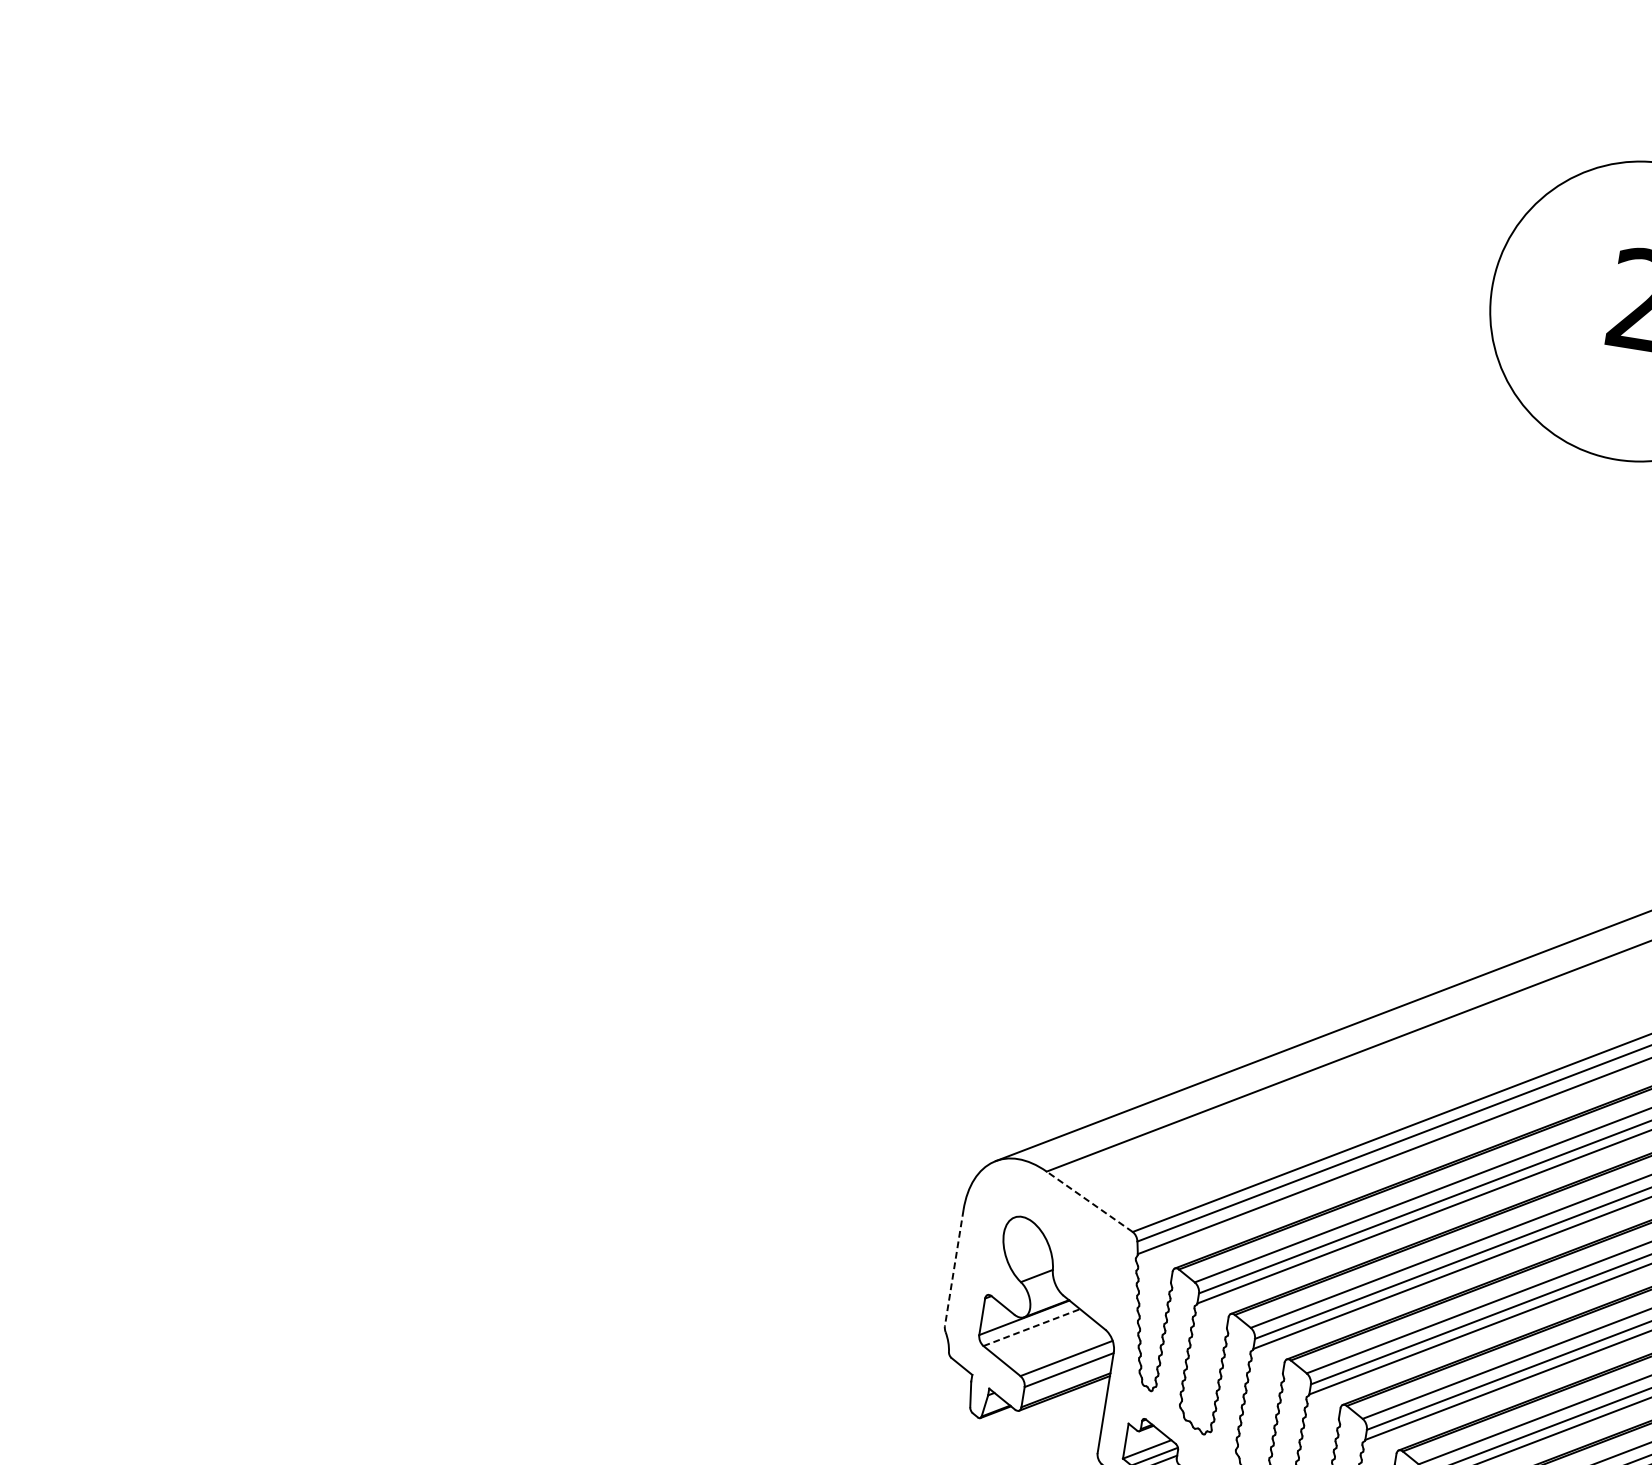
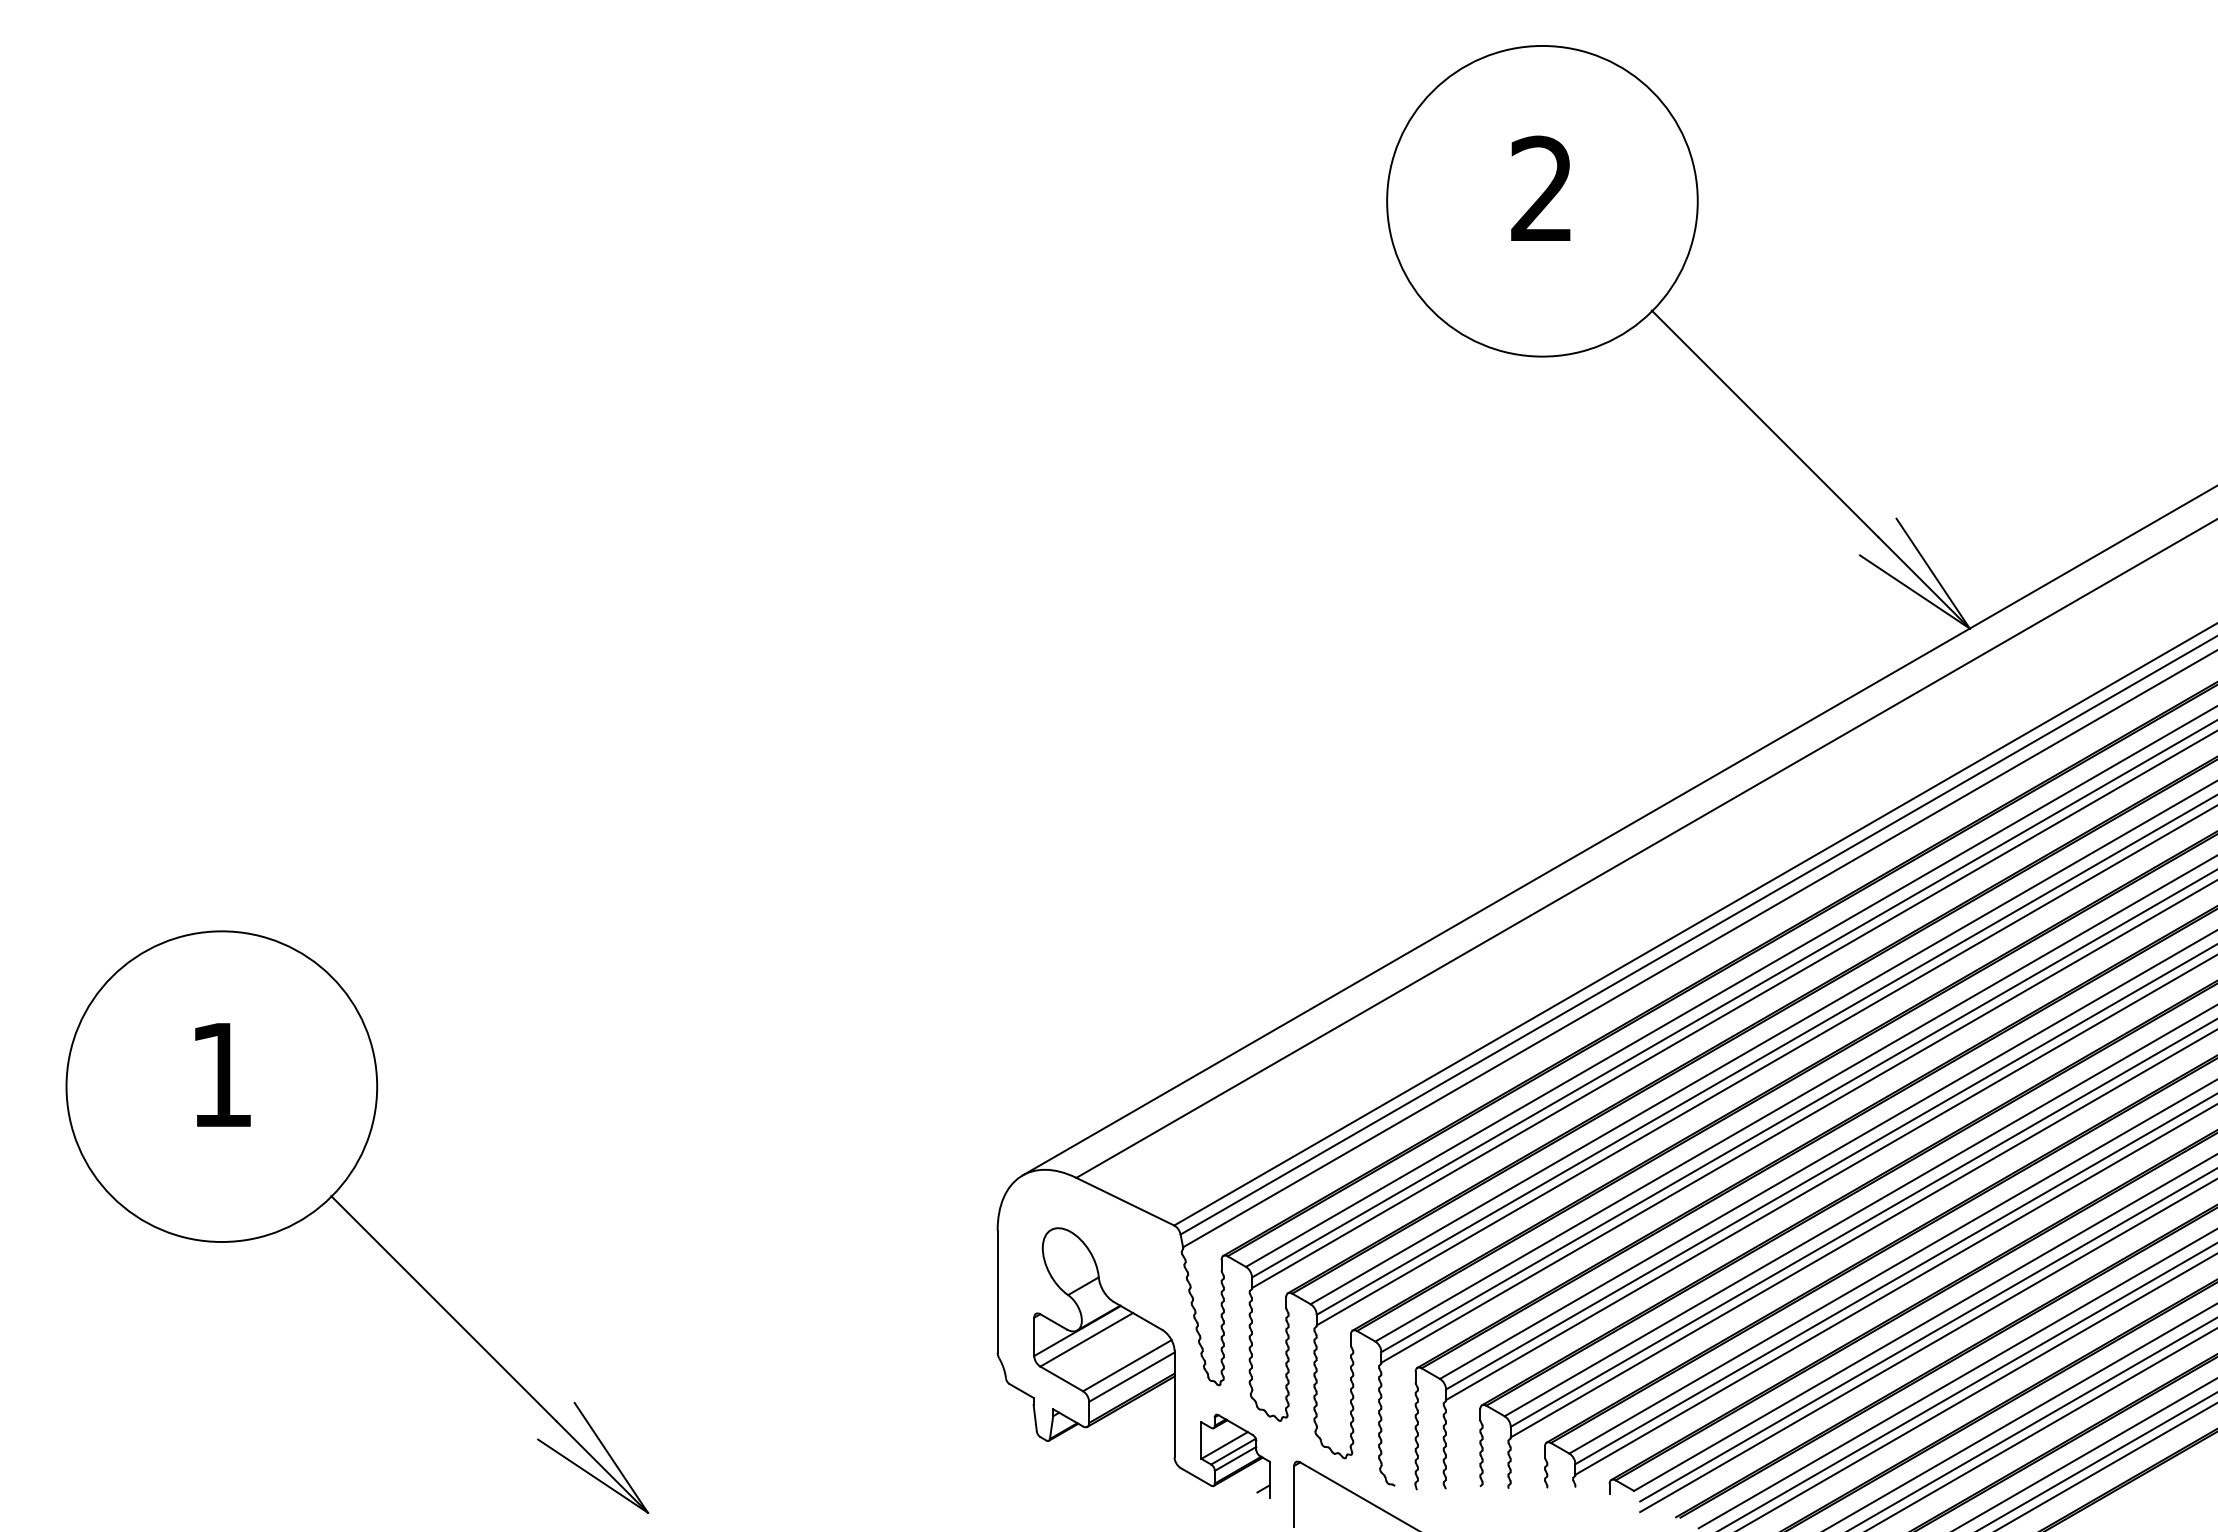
part: (354, 1103) -> (357, 1221), added
line: (1088, 1201) -> (1124, 1201), dashed -> solid
line: (954, 1267) -> (997, 1291), dashed -> solid
line: (1031, 1327) -> (1086, 1339), dashed -> solid

